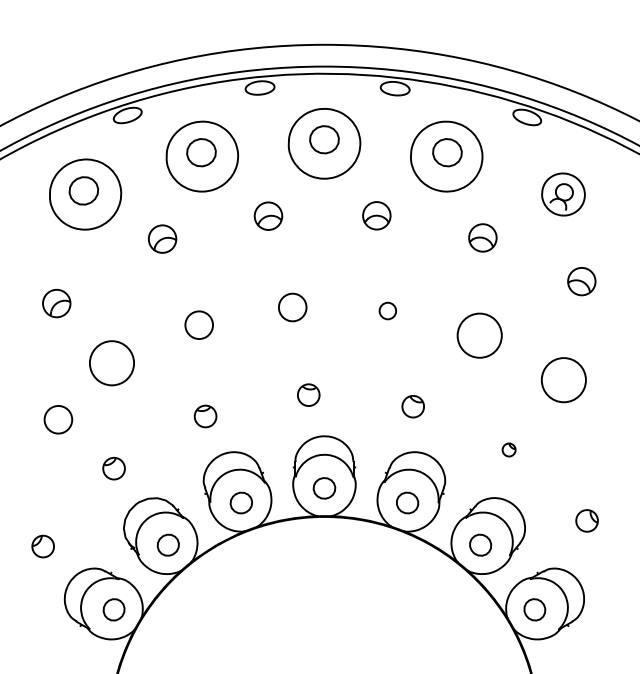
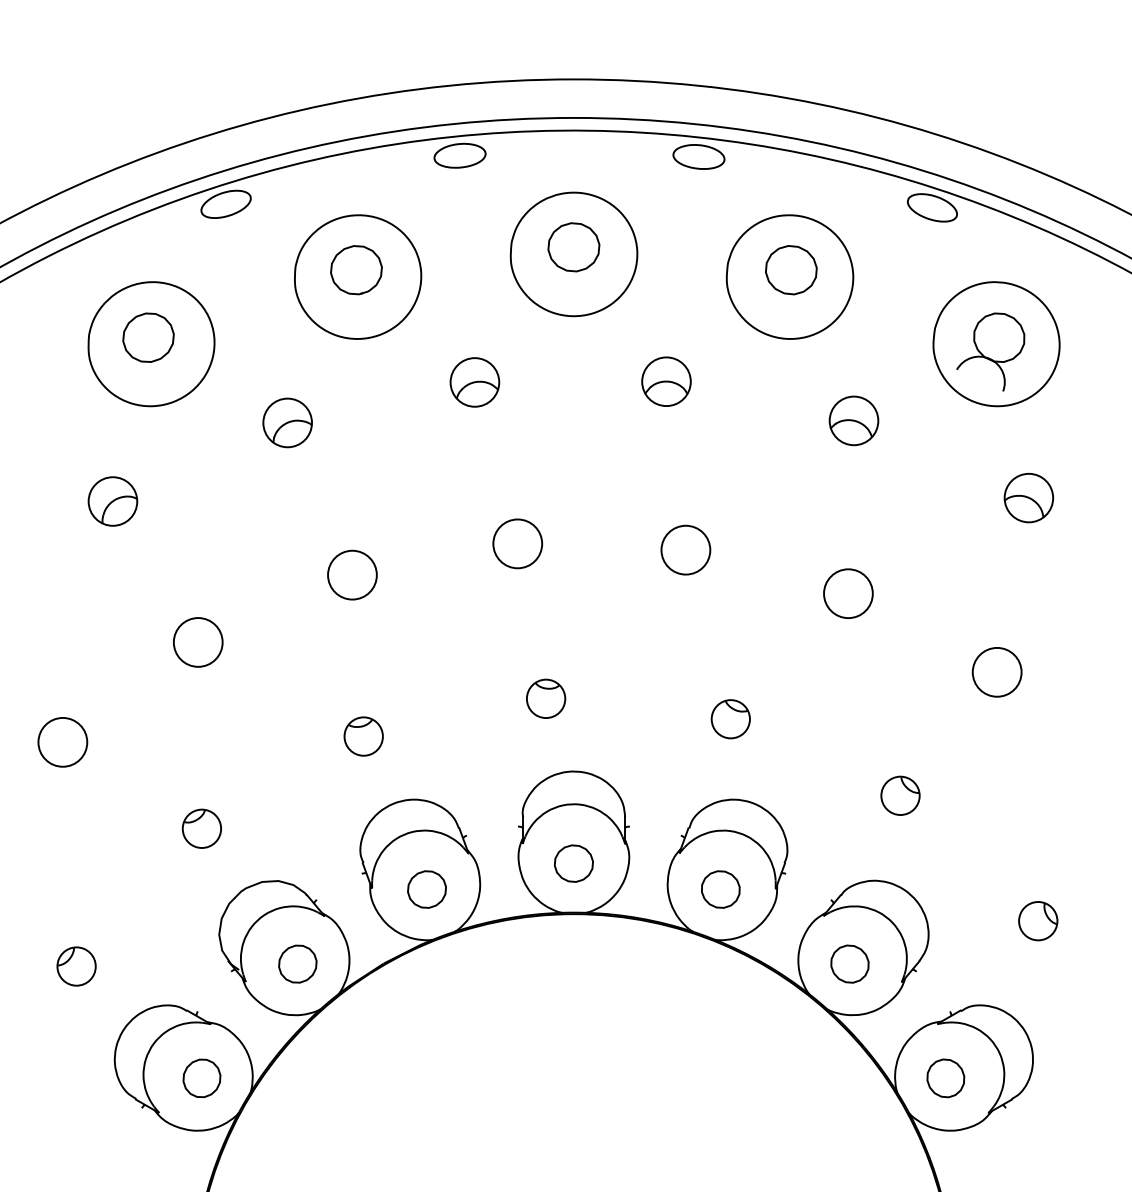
part: (563, 194) -> (996, 344), size x1.67
part: (56, 303) -> (112, 501), moved
circle: (387, 310) -> (685, 549), size x1.67
circle: (479, 335) -> (847, 593), size x0.62
circle: (111, 363) -> (197, 642), size x0.62
circle: (563, 379) -> (996, 671), size x0.62
circle: (58, 419) -> (63, 741), moved
part: (508, 449) -> (899, 794), size x1.67

